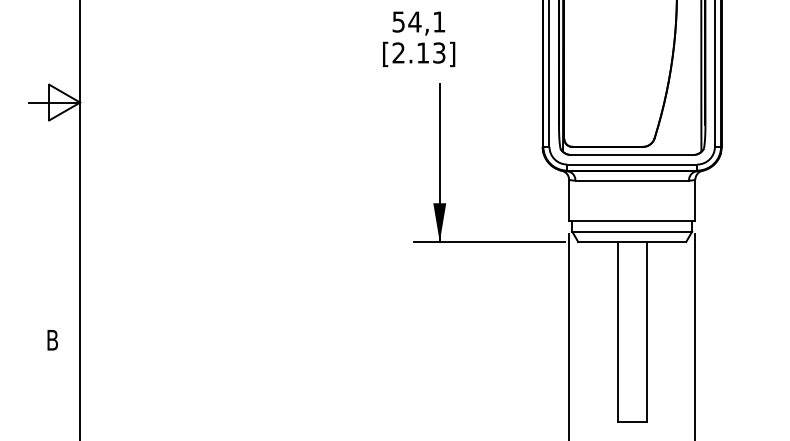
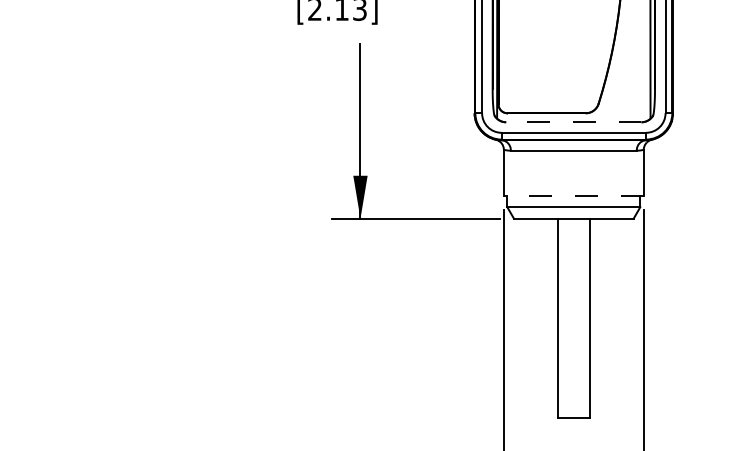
line: (631, 155) -> (573, 122), solid -> dashed
line: (631, 221) -> (573, 195), solid -> dashed

